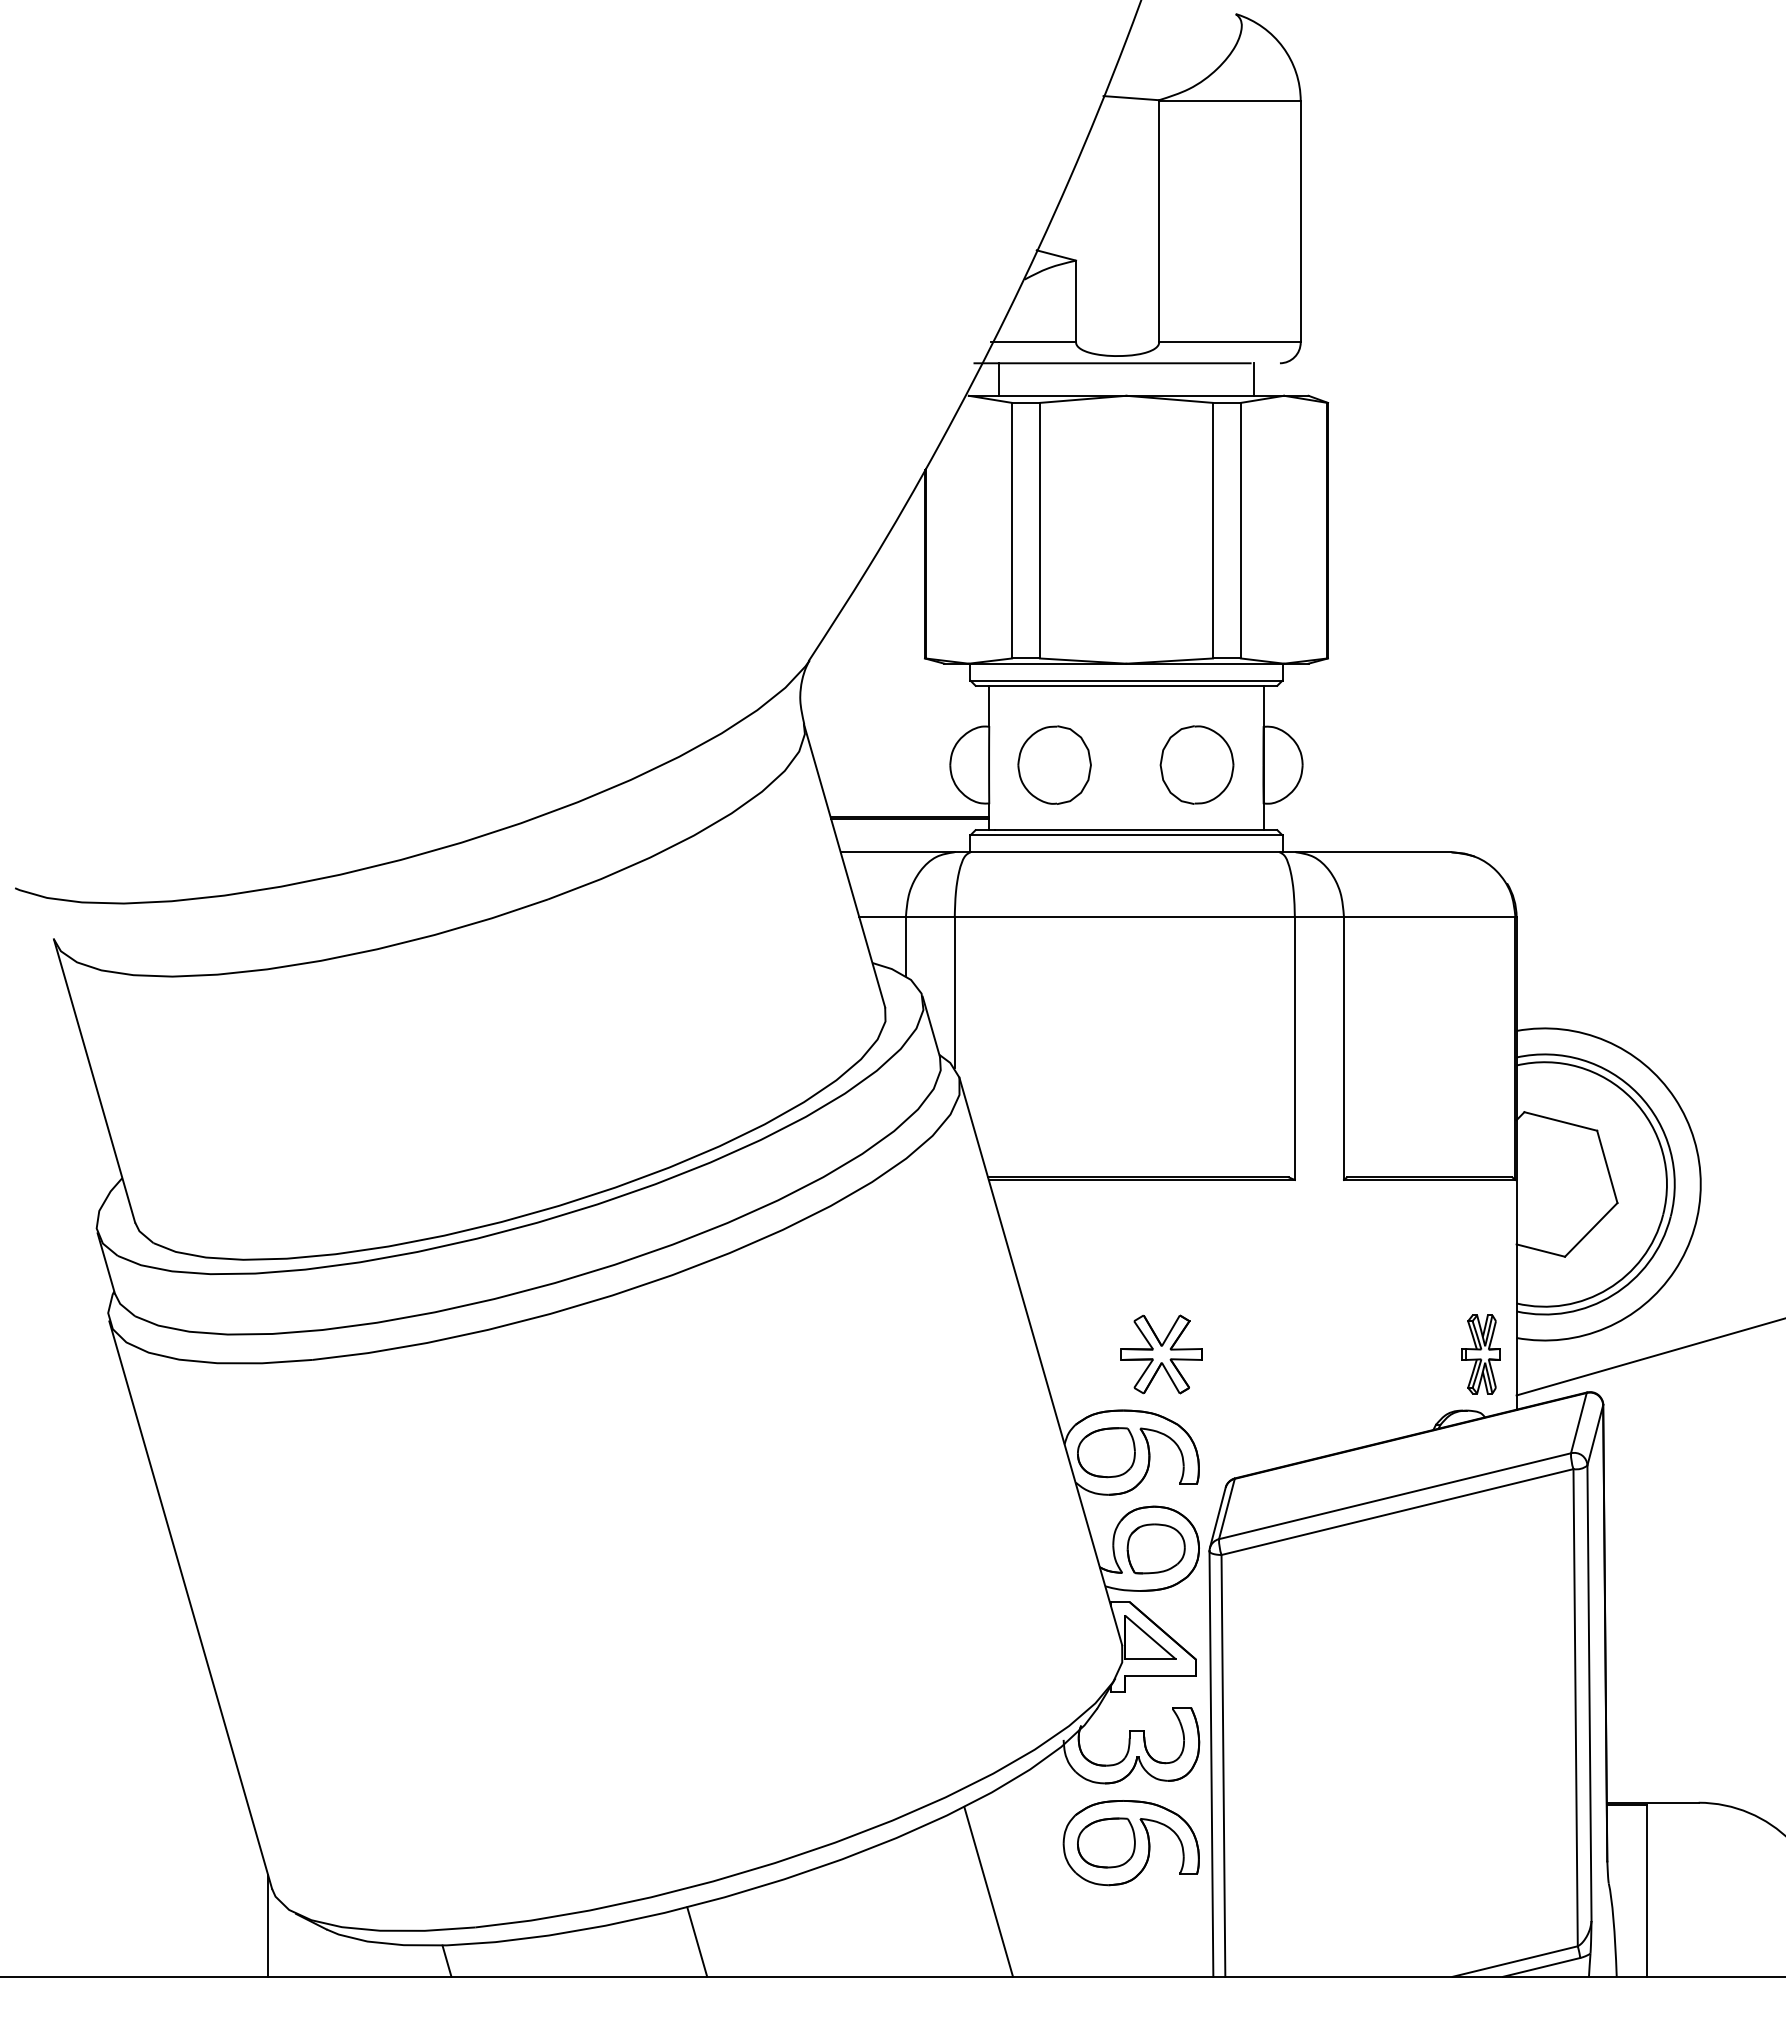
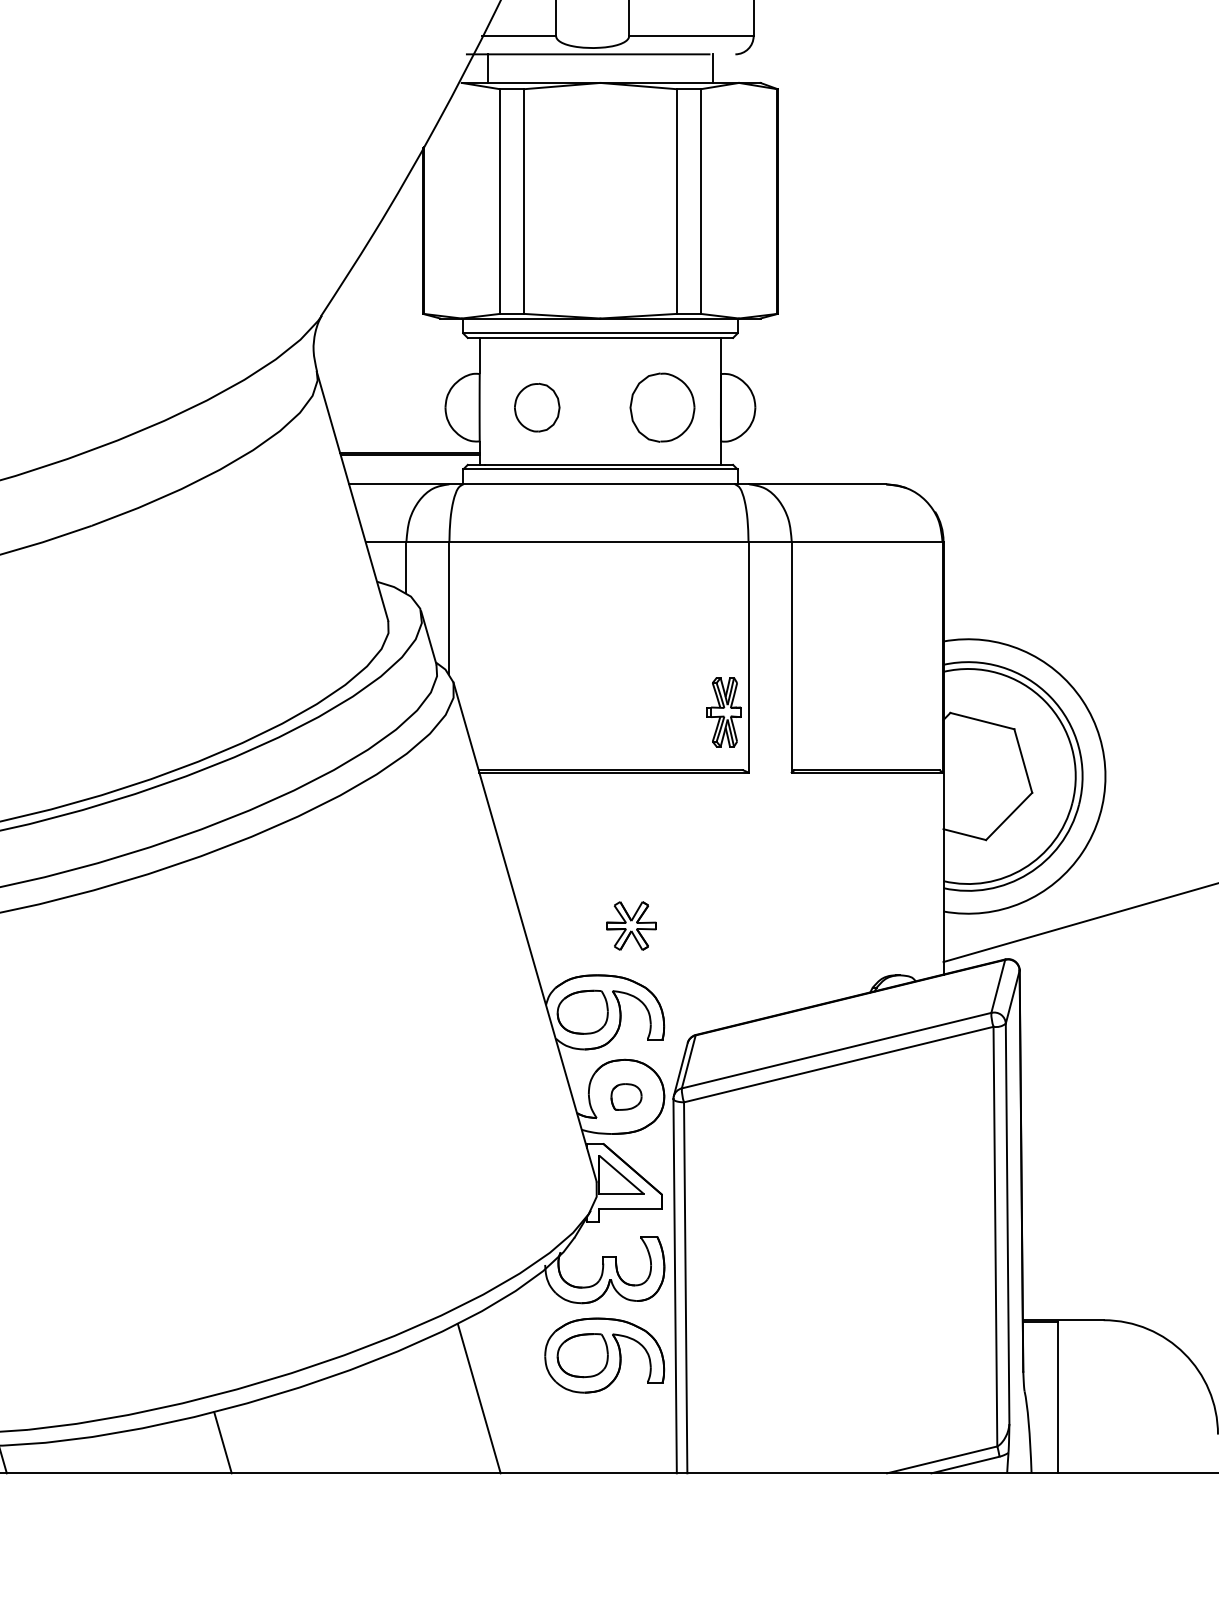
part: (1054, 764) -> (537, 407), size x0.7
part: (1161, 1354) -> (631, 926), size x0.7
part: (1480, 1354) -> (723, 712), moved
part: (1155, 1548) -> (625, 1096), size x0.6

